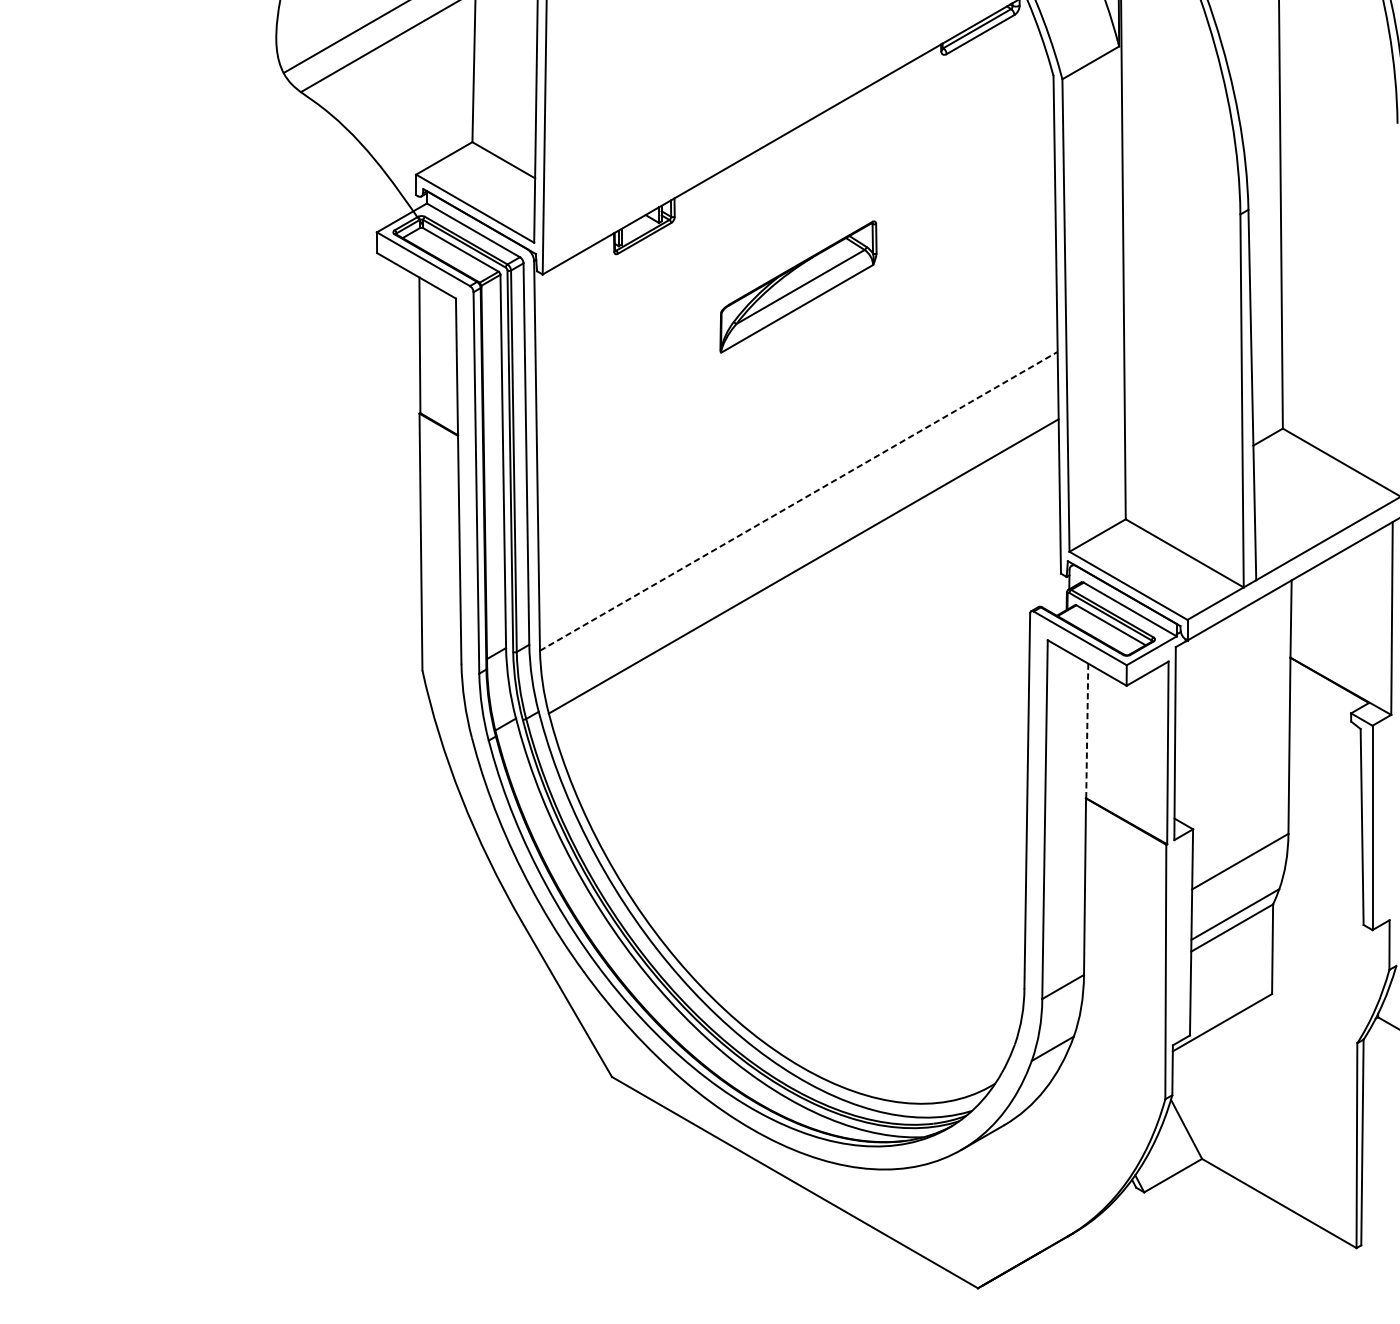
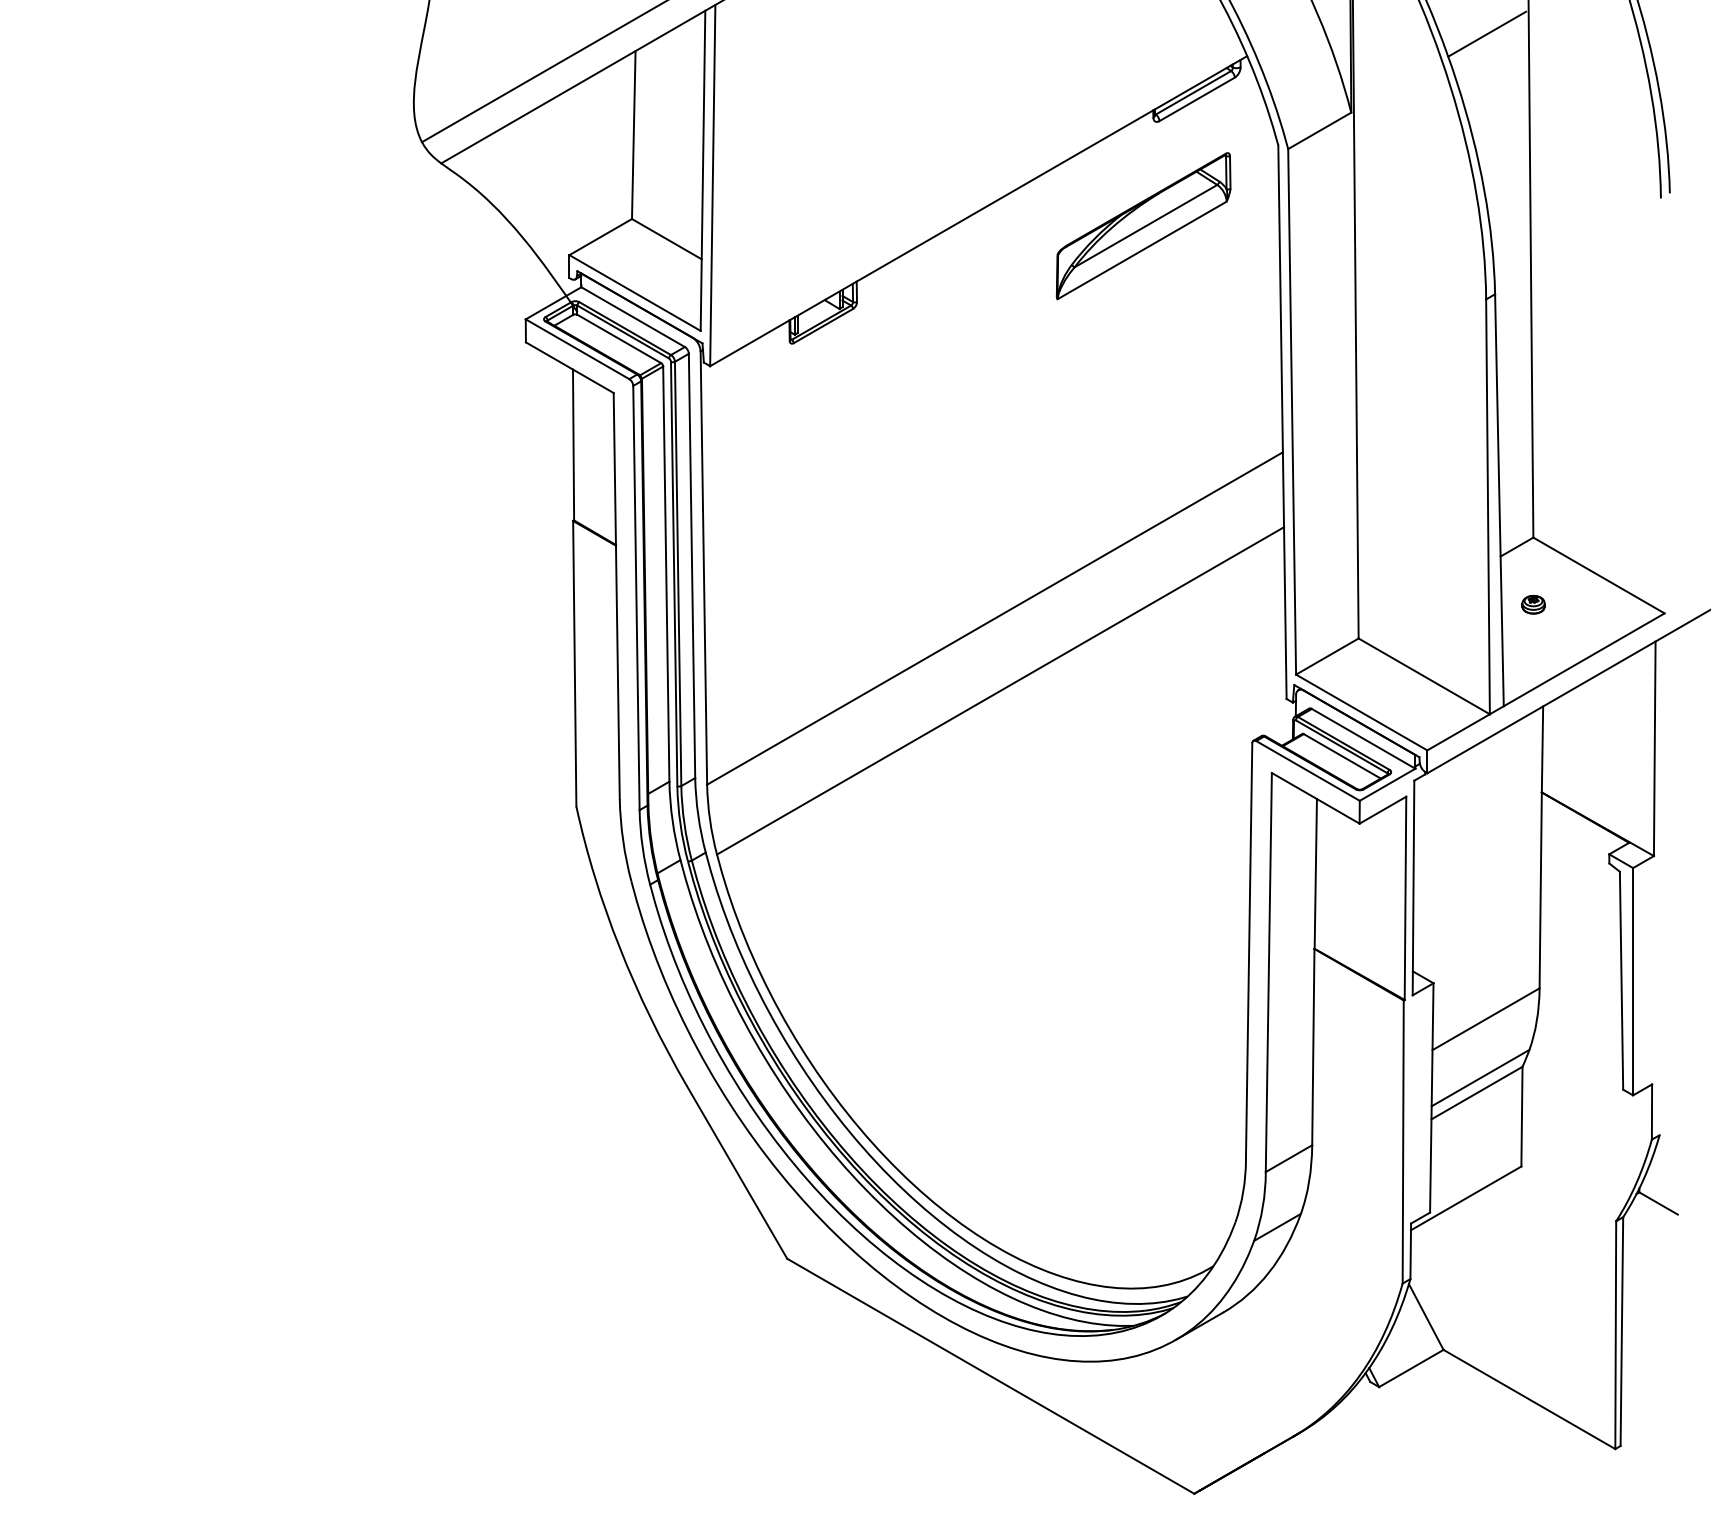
part: (798, 287) -> (1143, 226), moved
part: (1282, 488) -> (1533, 604), added
line: (799, 501) -> (995, 618), dashed -> solid
line: (1086, 730) -> (1315, 873), dashed -> solid

